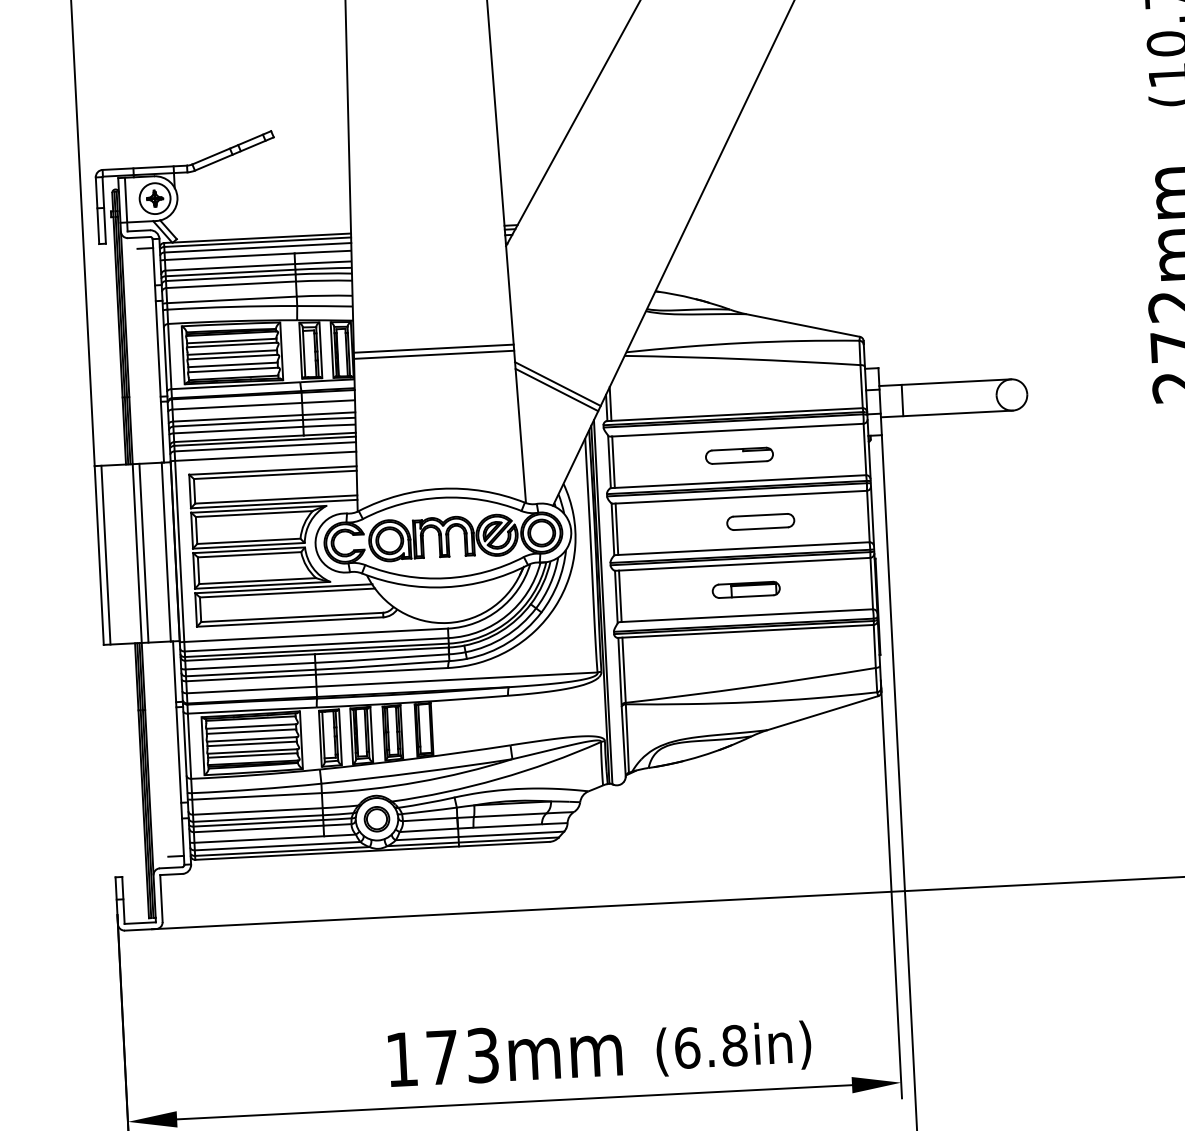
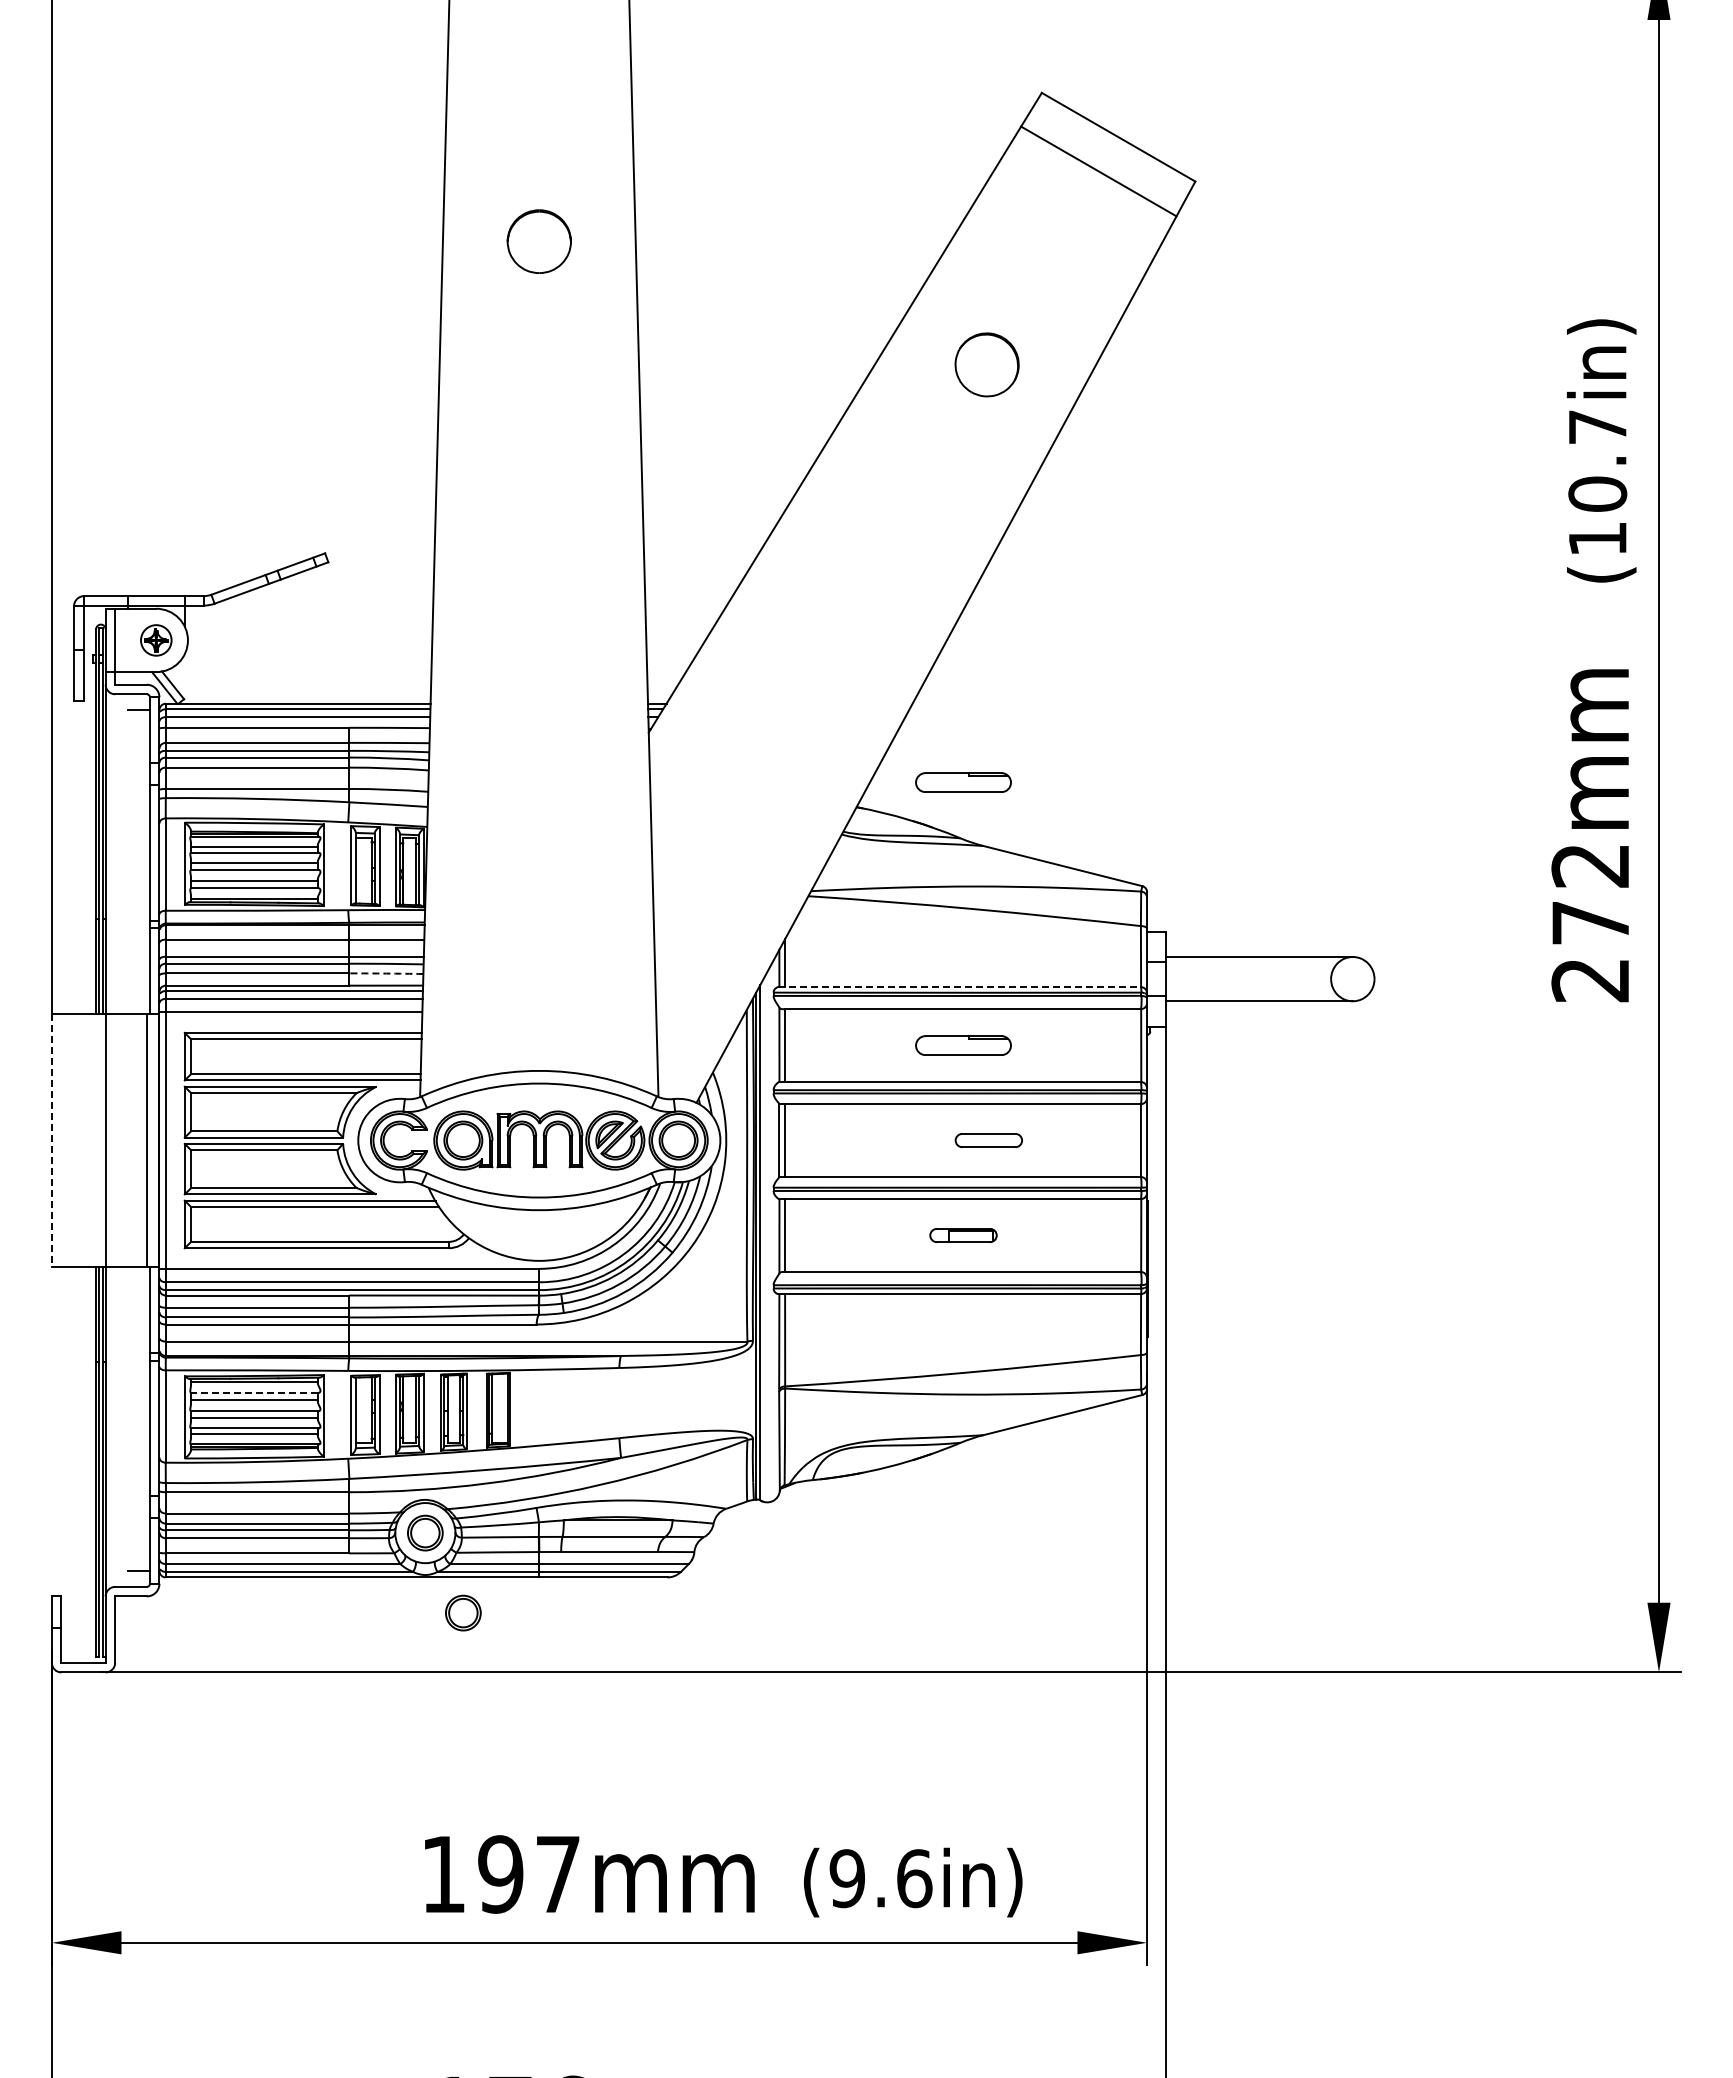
circle: (155, 198) -> (156, 640), size x0.7
part: (730, 270) -> (963, 782), added
line: (433, 348) -> (539, 872), removed
line: (433, 355) -> (538, 881), removed
line: (558, 384) -> (712, 931), removed
line: (557, 389) -> (710, 939), removed
line: (902, 400) -> (1197, 978), removed
line: (735, 414) -> (960, 987), solid -> dashed
arc: (329, 425) -> (386, 973), solid -> dashed
part: (760, 521) -> (988, 1140), size x0.7
line: (144, 553) -> (115, 1140), removed
line: (99, 555) -> (51, 1140), solid -> dashed
line: (106, 555) -> (61, 1140), removed
part: (746, 589) -> (963, 1235), size x0.7
line: (251, 726) -> (254, 1393), solid -> dashed
part: (406, 873) -> (463, 1612), added
text: (710, 1046) -> (880, 1878), (6.8in) -> (9.6in)
text: (462, 1056) -> (528, 1874), 173mm -> 197mm

